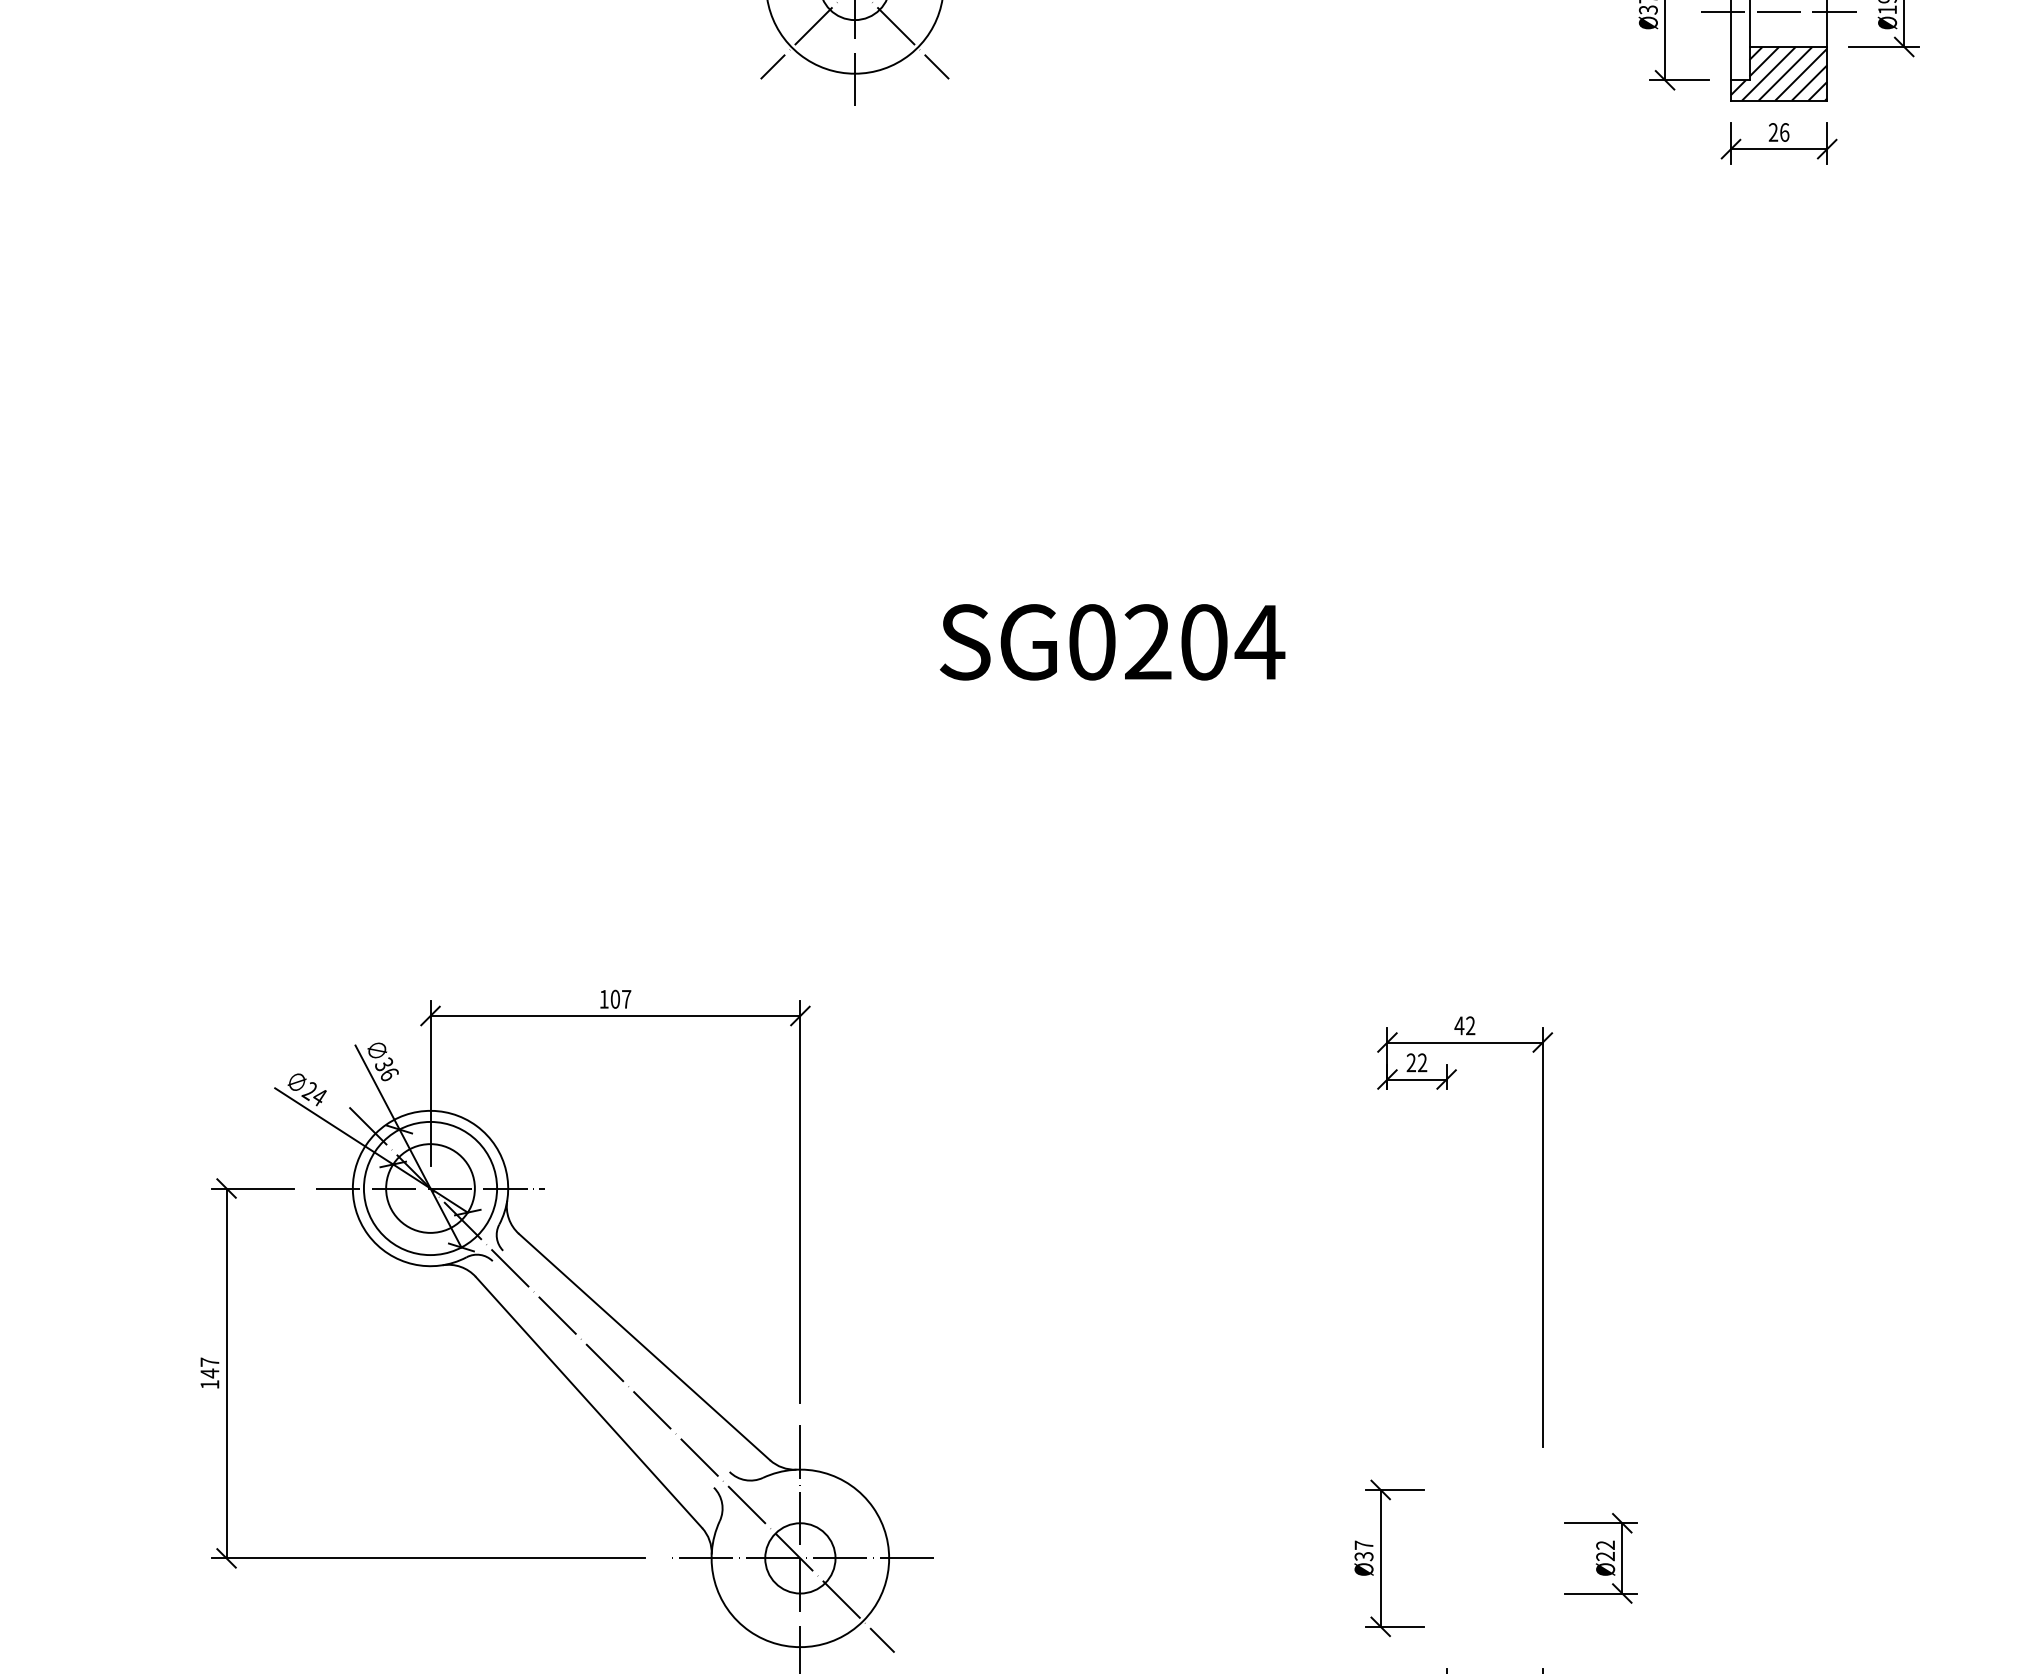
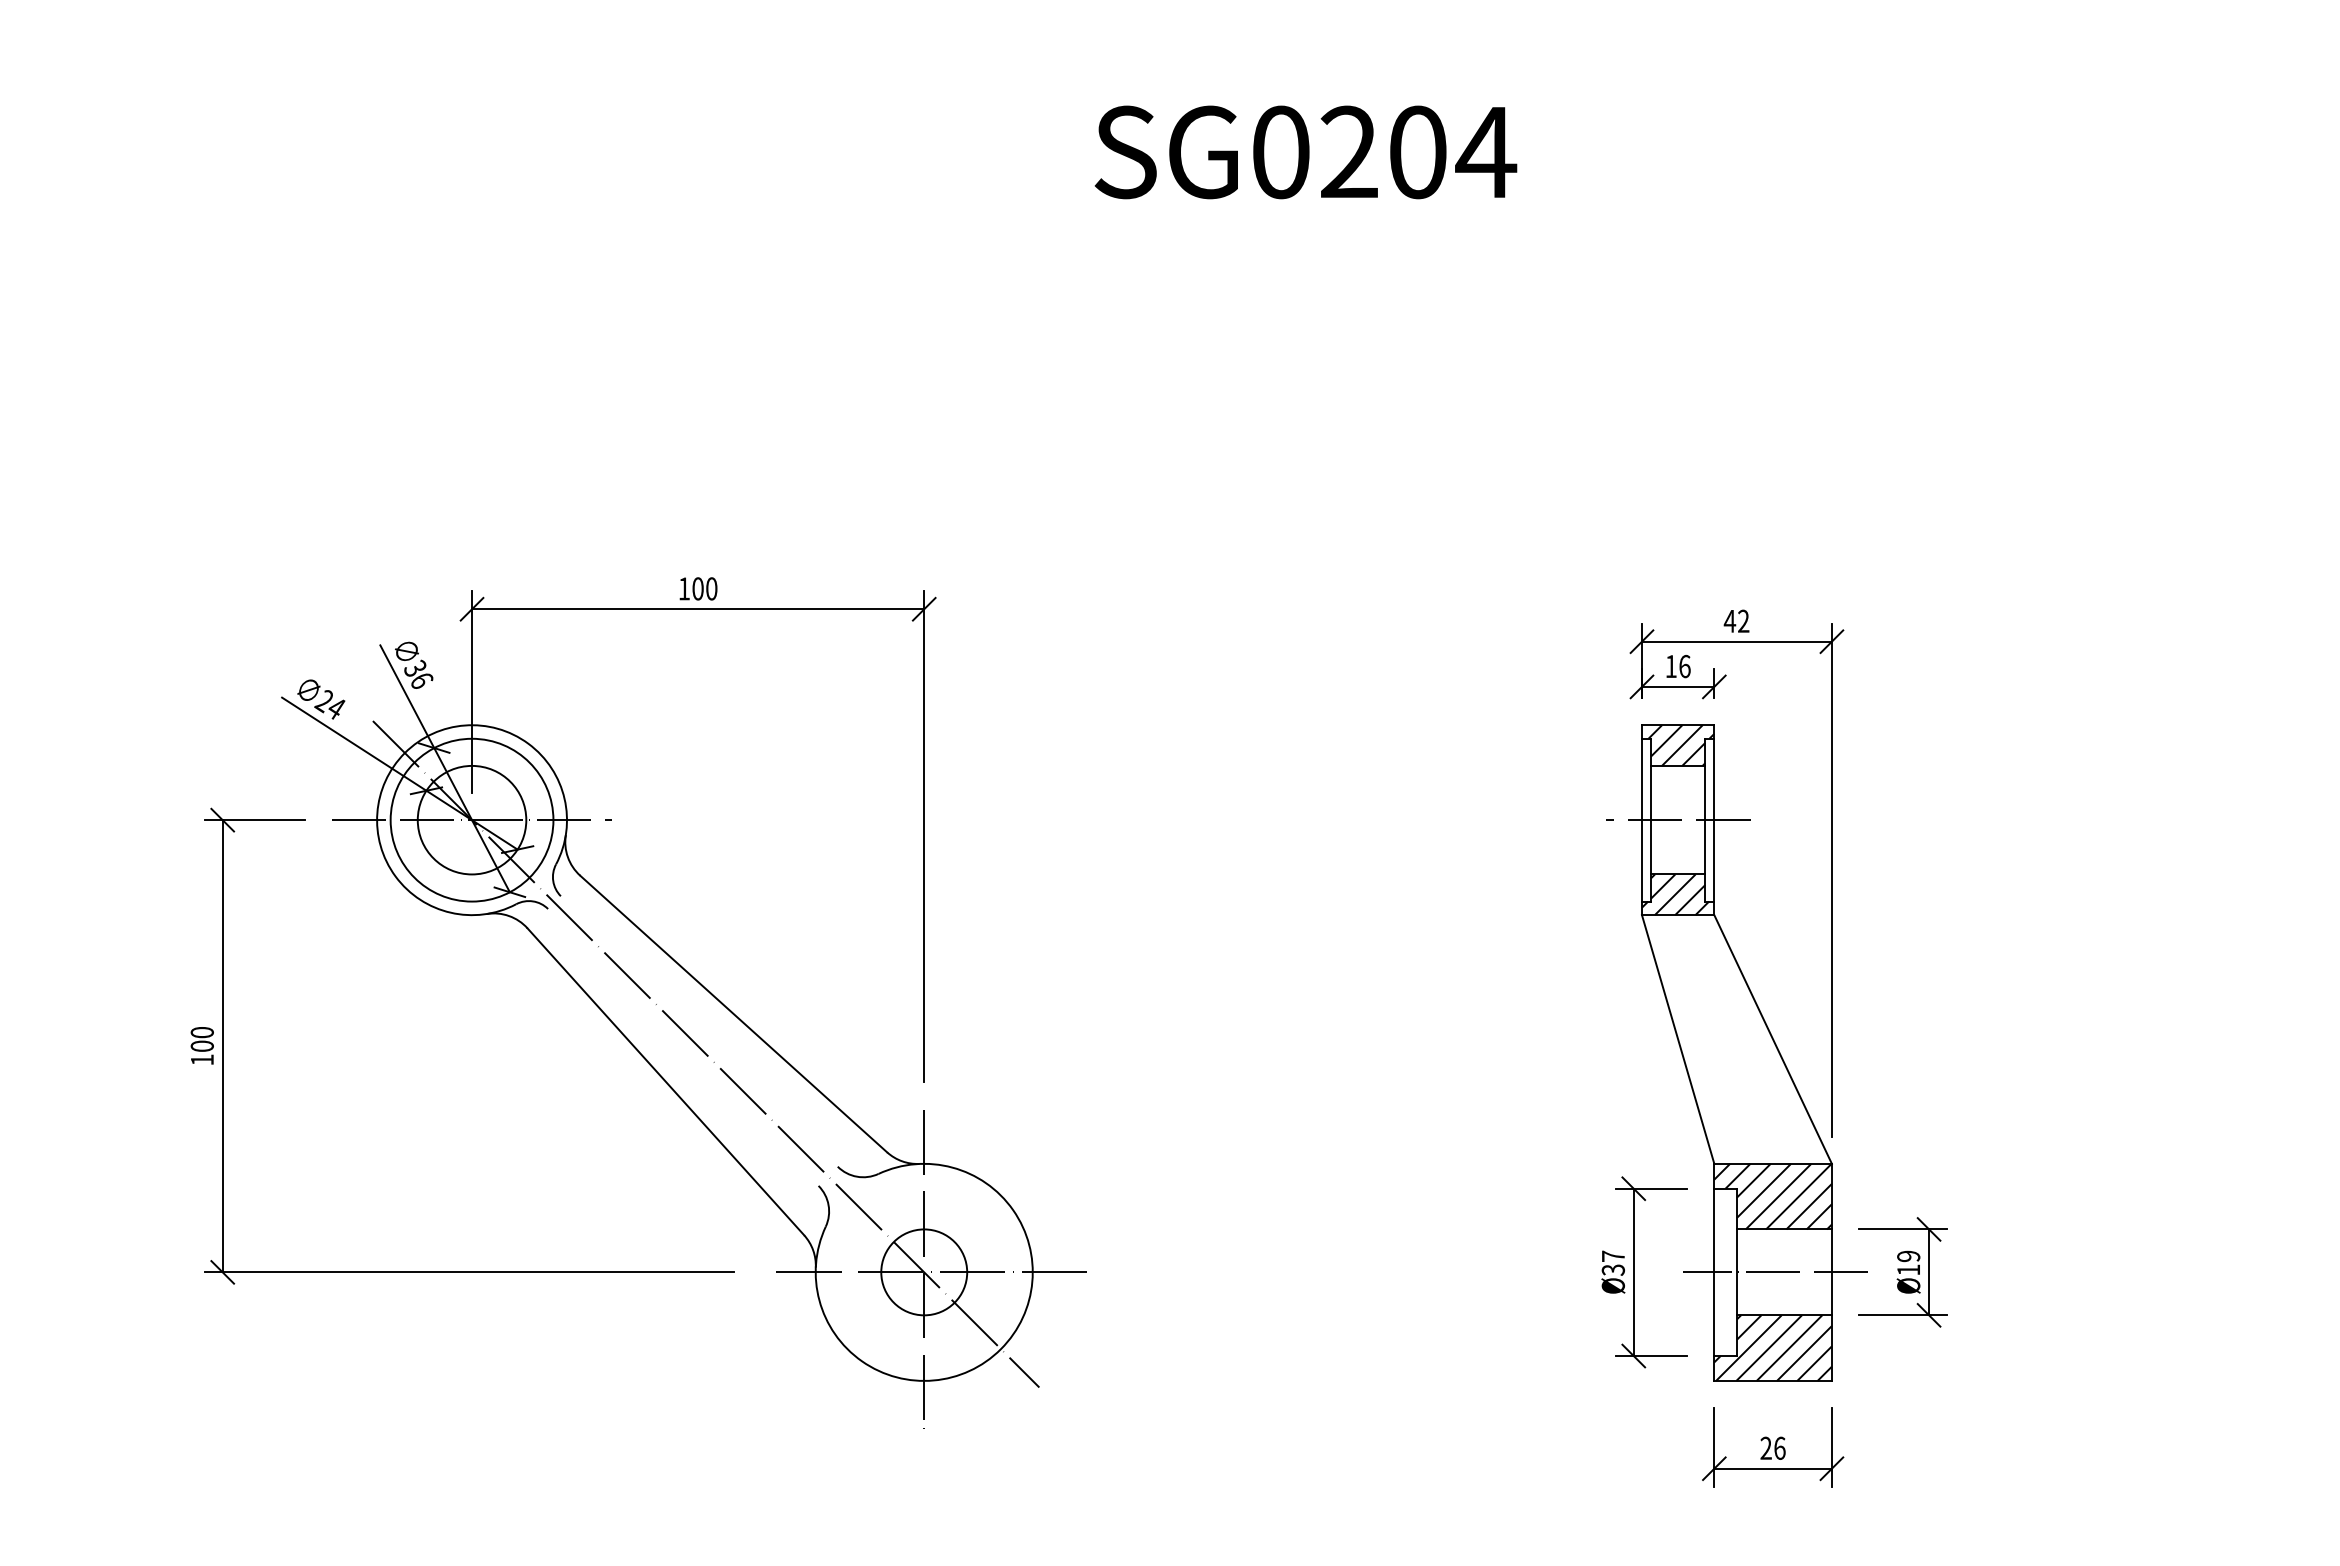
text: (626, 998) -> (711, 587), 107 -> 100
text: (1416, 1062) -> (1677, 666), 22 -> 16
text: (209, 1367) -> (201, 1039), 147 -> 100
part: (1464, 1378) -> (1736, 1052), added
text: (1605, 1550) -> (1908, 1262), Ø22 -> Ø19

